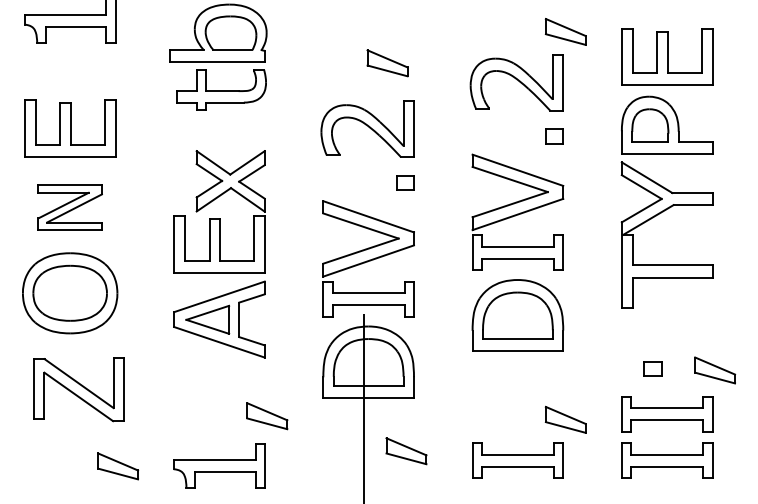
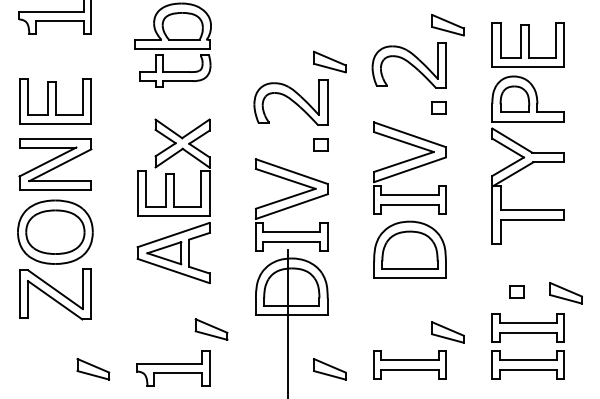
part: (387, 62) -> (329, 61), moved
part: (70, 207) -> (55, 164), size x1.43
part: (79, 389) -> (55, 294), moved
part: (406, 451) -> (329, 369), moved

